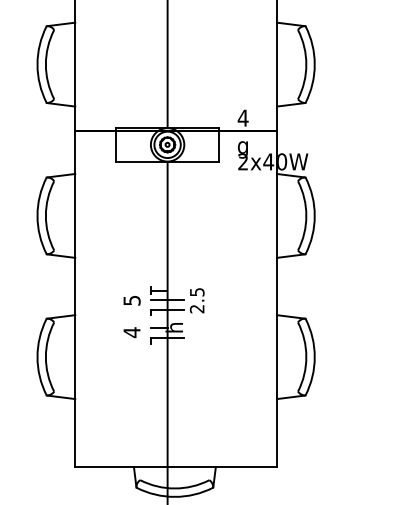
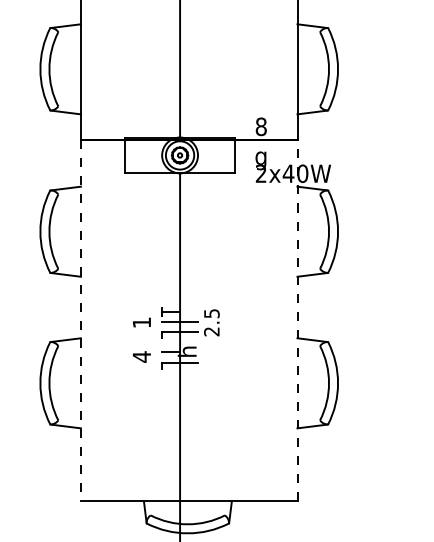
text: (242, 117) -> (260, 126), 4 -> 8
line: (276, 298) -> (296, 320), solid -> dashed
line: (75, 299) -> (81, 321), solid -> dashed
text: (131, 300) -> (141, 322), 5 -> 1

